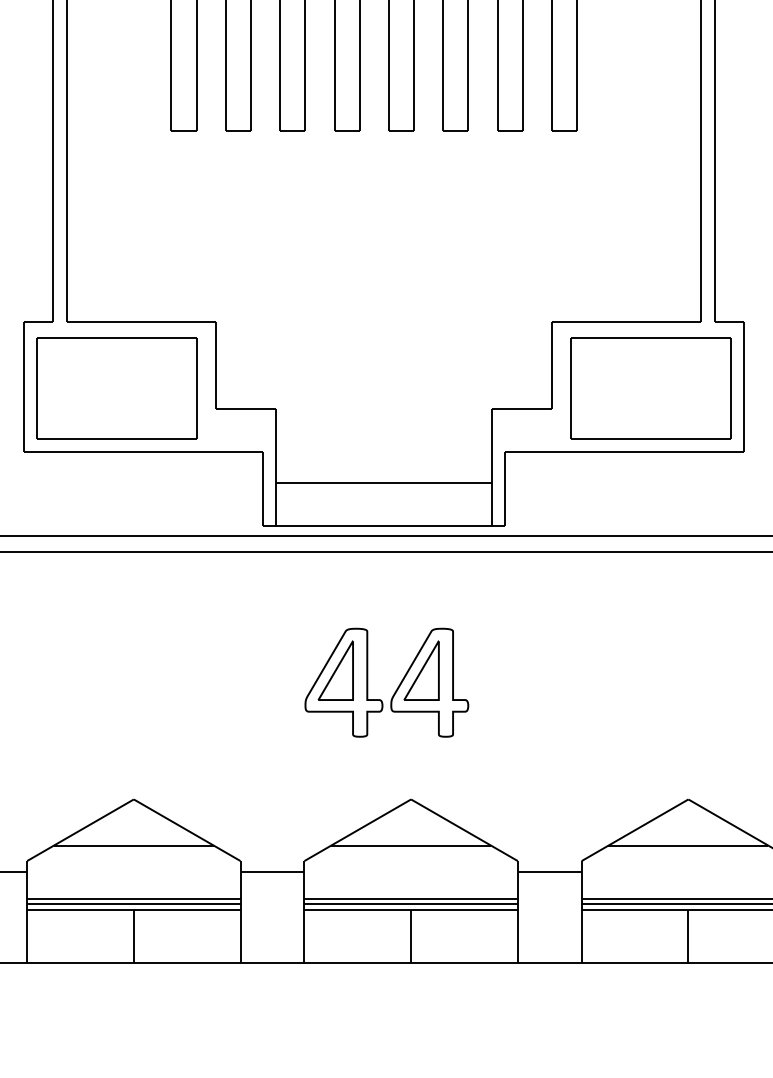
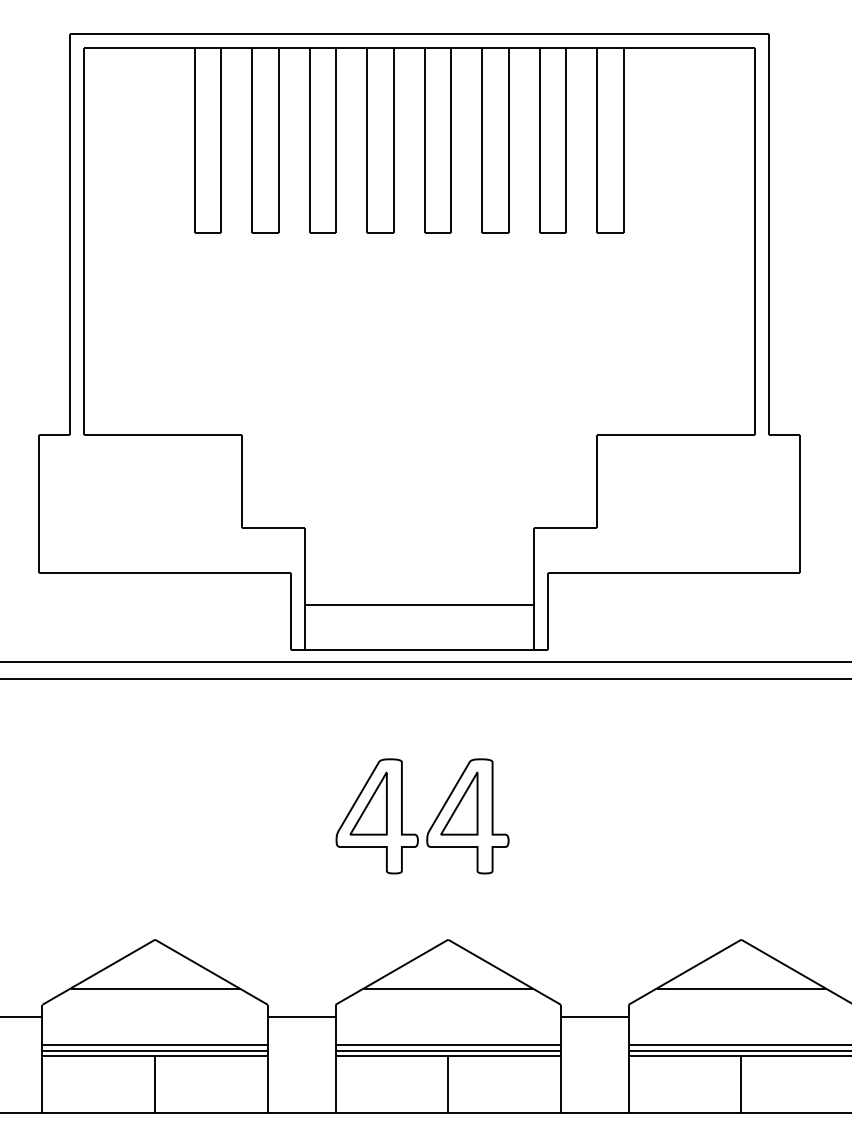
part: (117, 387) -> (137, 504), removed
part: (650, 387) -> (701, 504), removed

